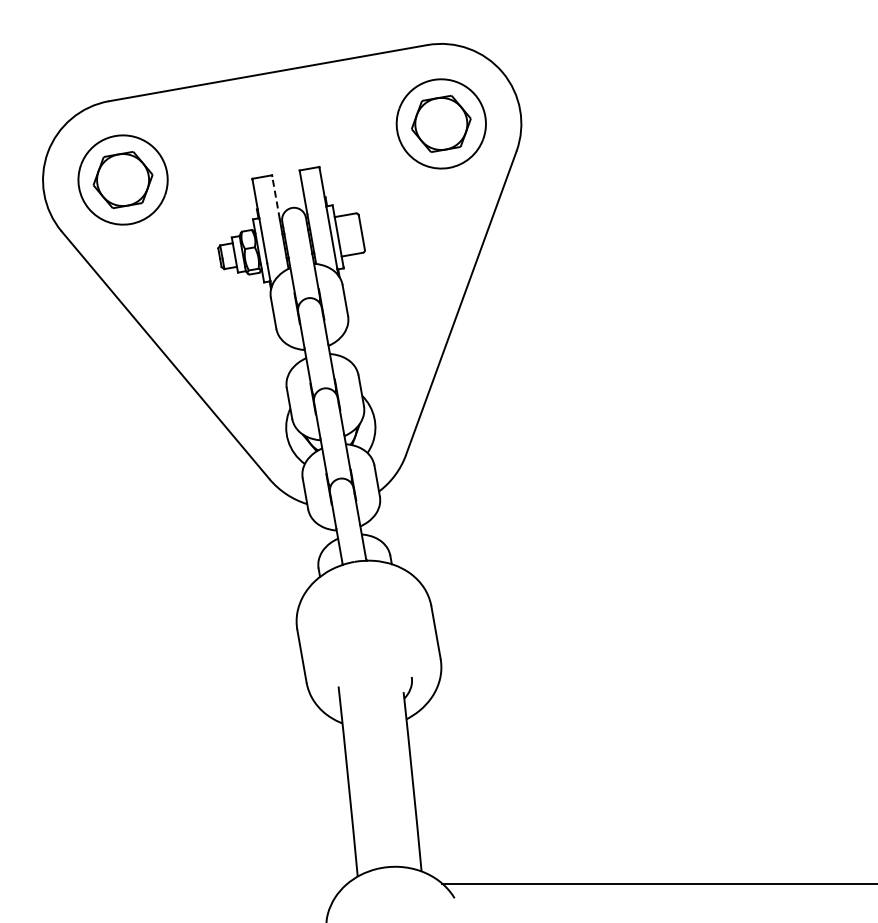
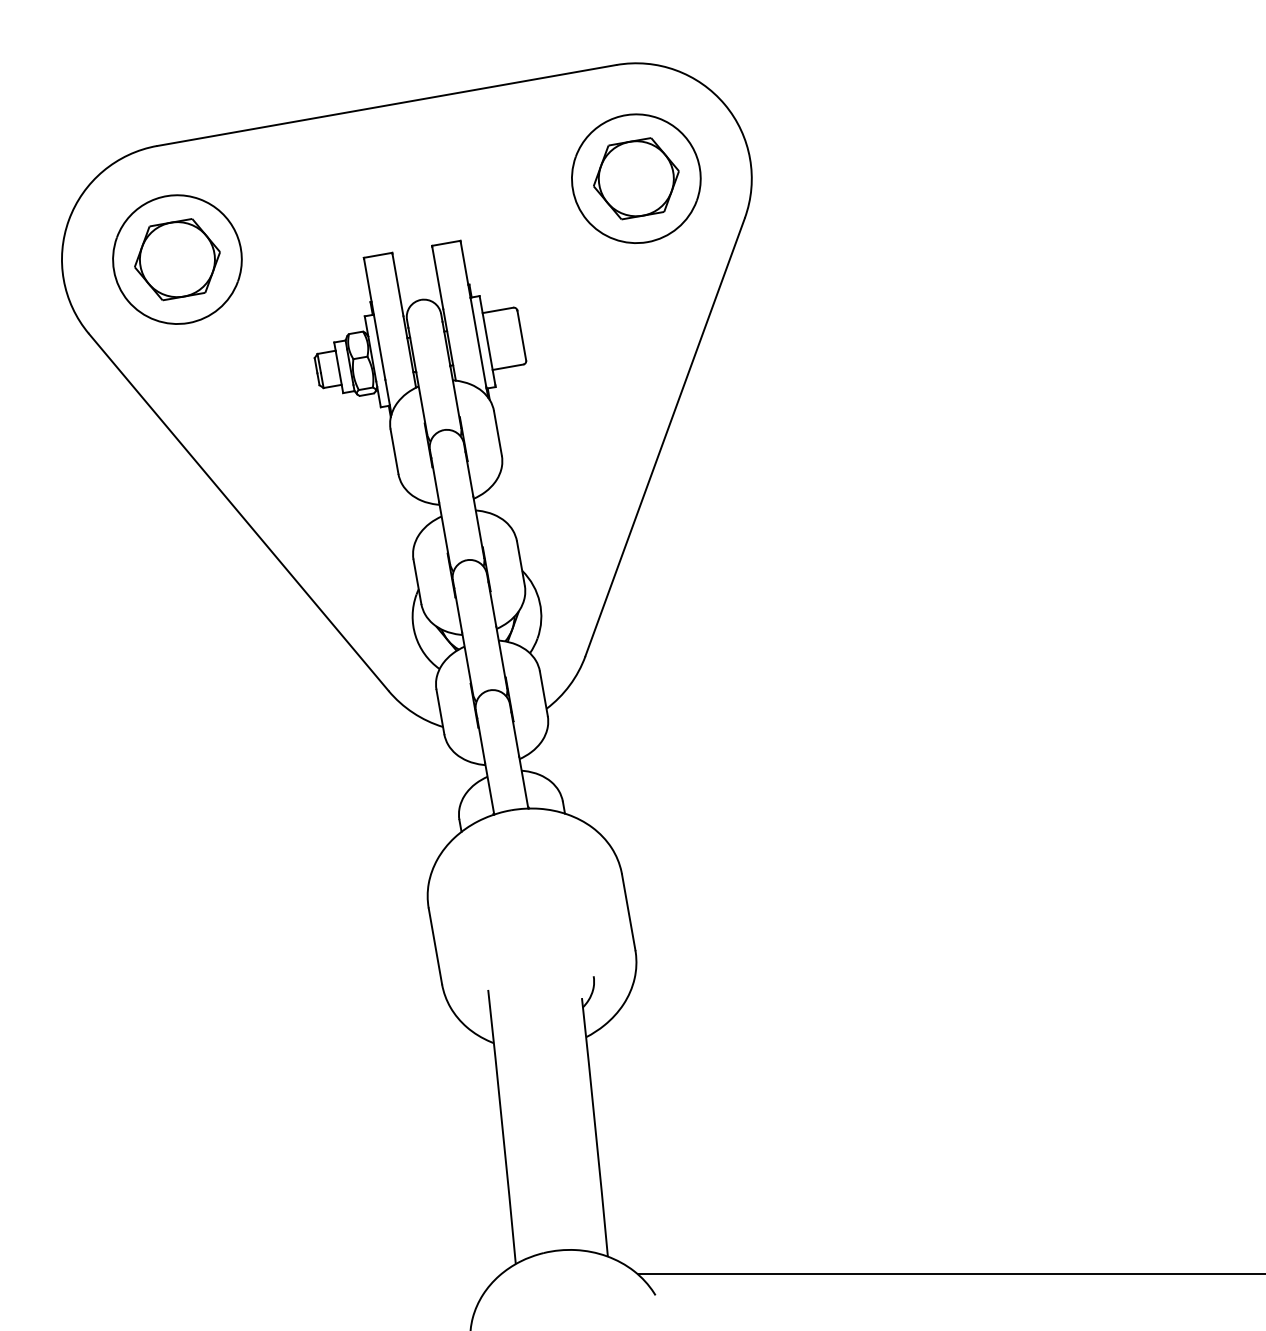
line: (276, 197) -> (398, 284), dashed -> solid

